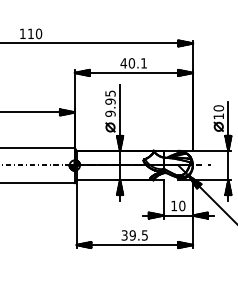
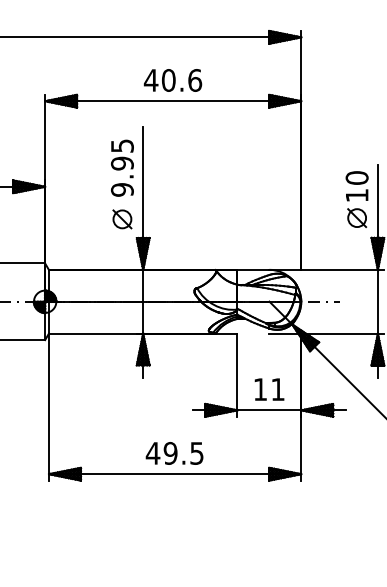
text: (144, 63) -> (196, 80), 40.1 -> 40.6
text: (182, 205) -> (278, 388), 10 -> 11
text: (124, 235) -> (152, 453), 39.5 -> 49.5

